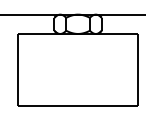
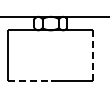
line: (138, 71) -> (93, 56), solid -> dashed
line: (49, 106) -> (30, 81), solid -> dashed

